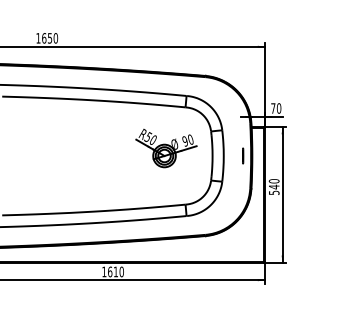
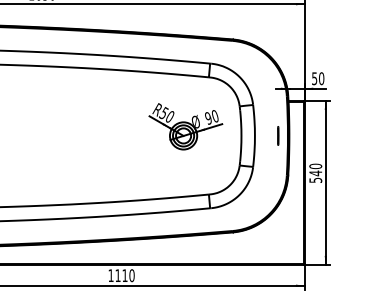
text: (273, 108) -> (314, 78), 70 -> 50
text: (110, 271) -> (118, 275), 1610 -> 1110

